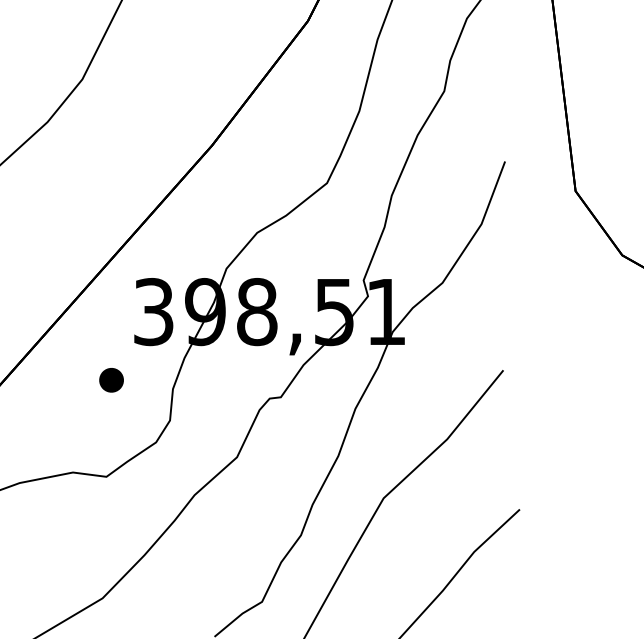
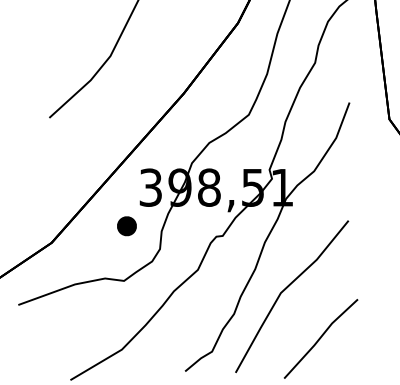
part: (110, 380) -> (126, 226), size x1.43

